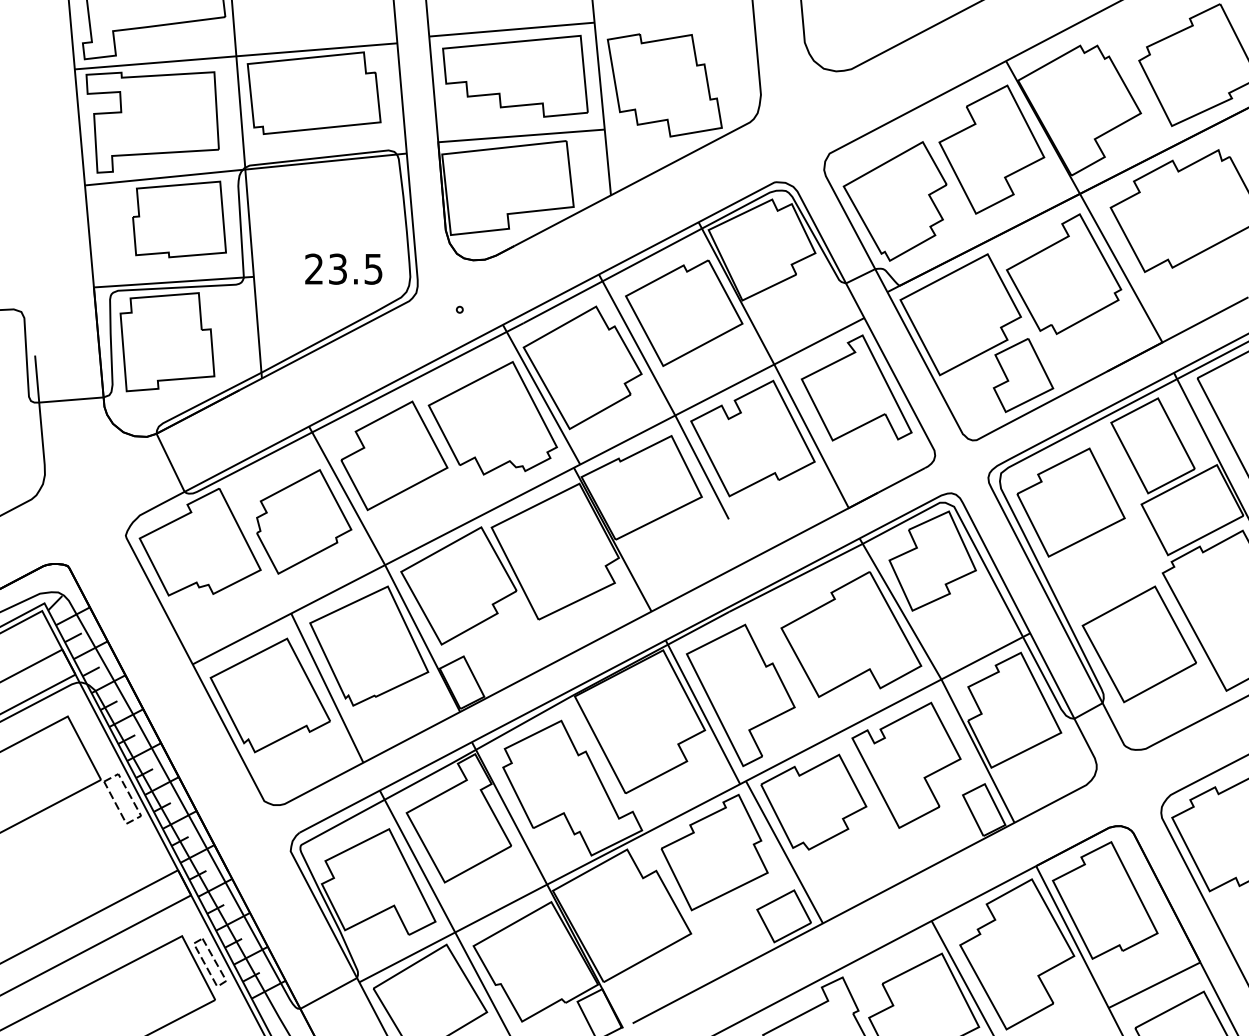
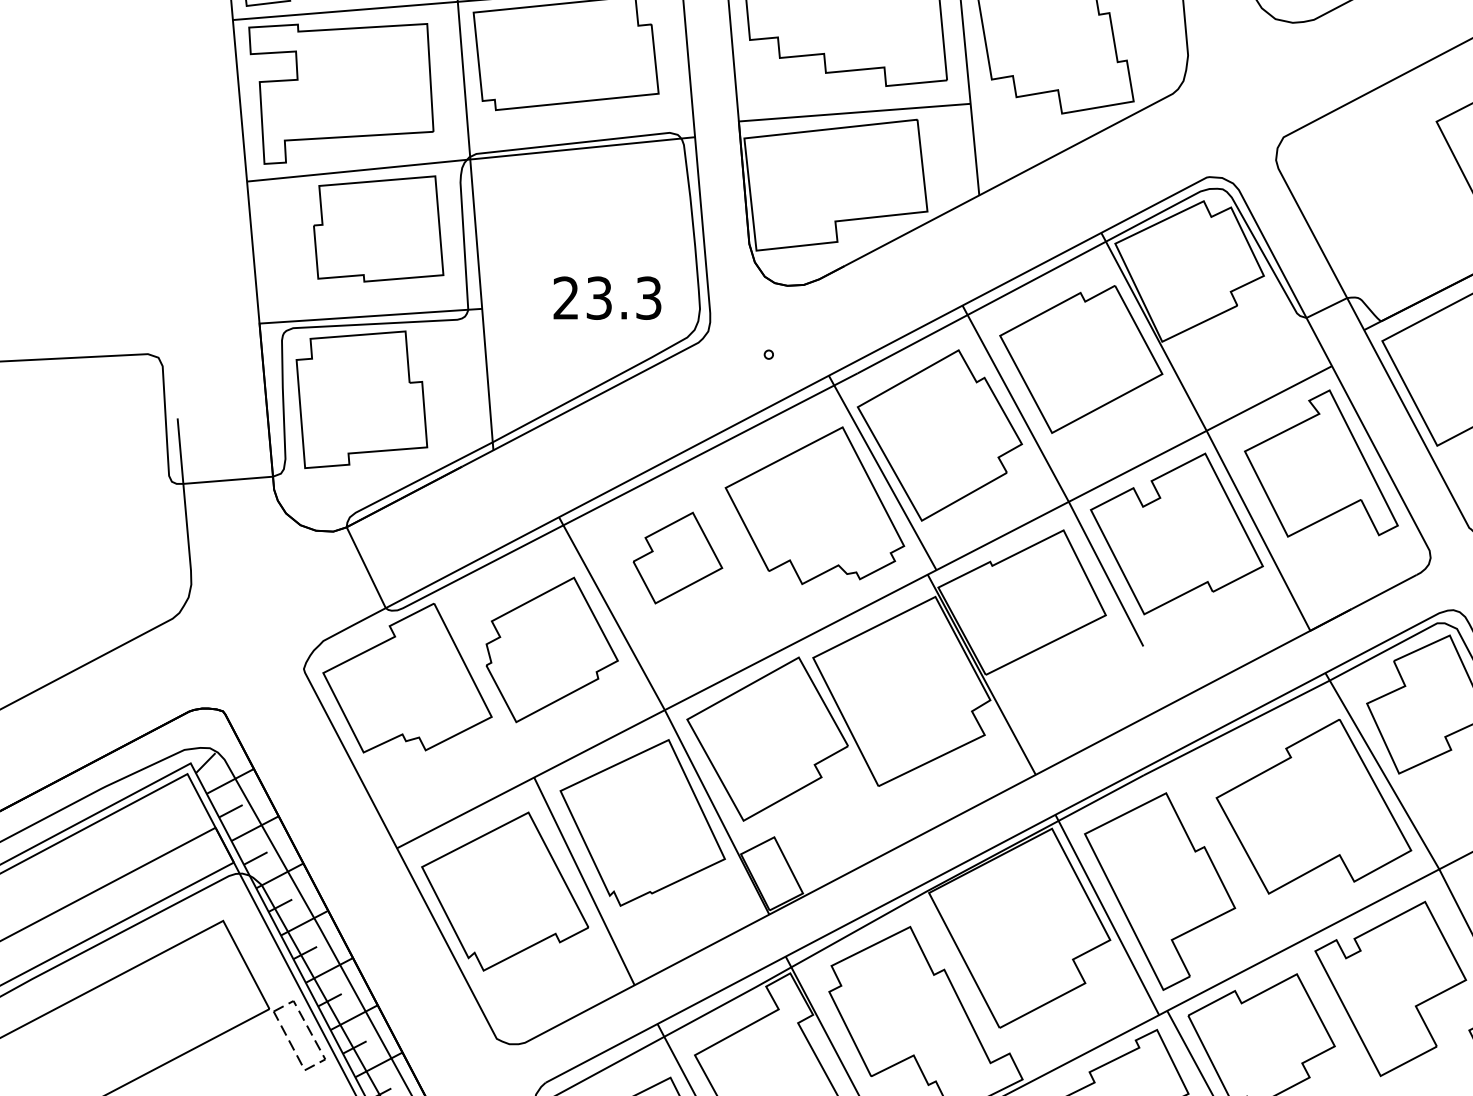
part: (894, 201) -> (1373, 203), removed
text: (373, 268) -> (648, 297), 23.5 -> 23.3
part: (394, 455) -> (677, 557), size x0.6

